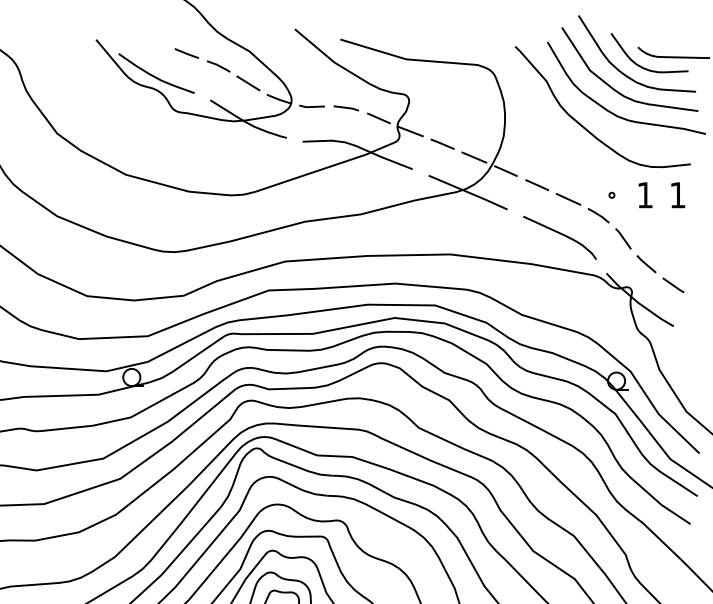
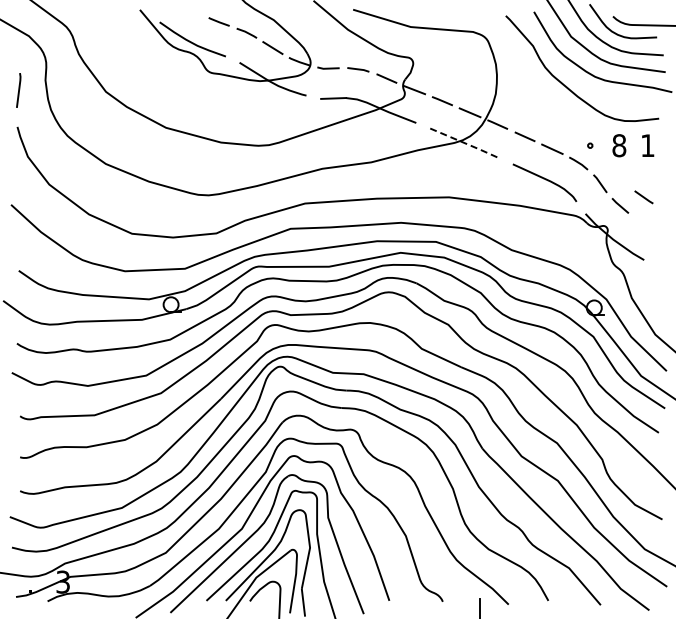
line: (469, 192) -> (465, 143), solid -> dashed
text: (645, 195) -> (619, 145), 1 -> 8
line: (672, 285) -> (643, 197), moved

